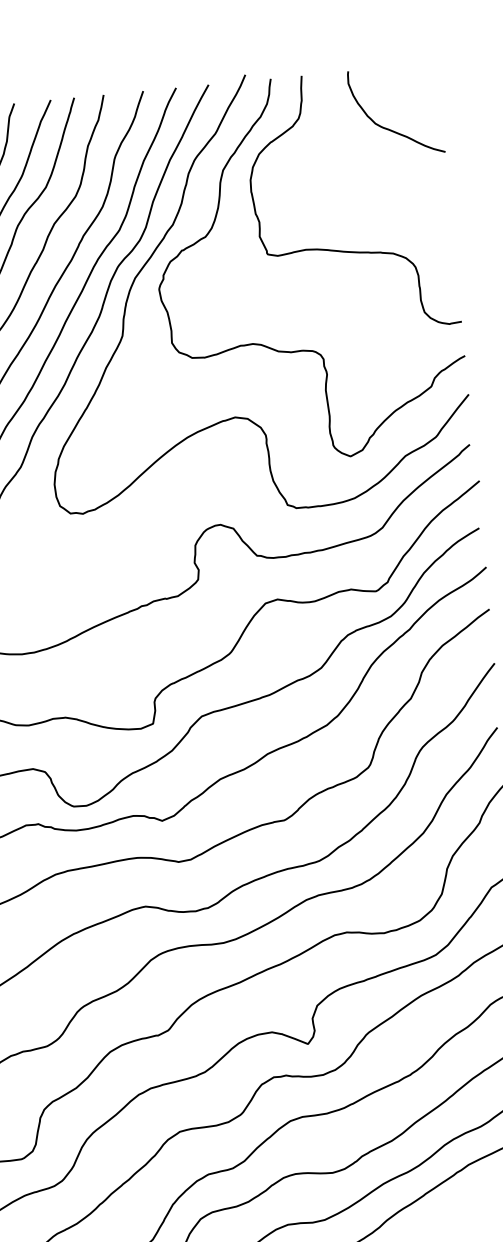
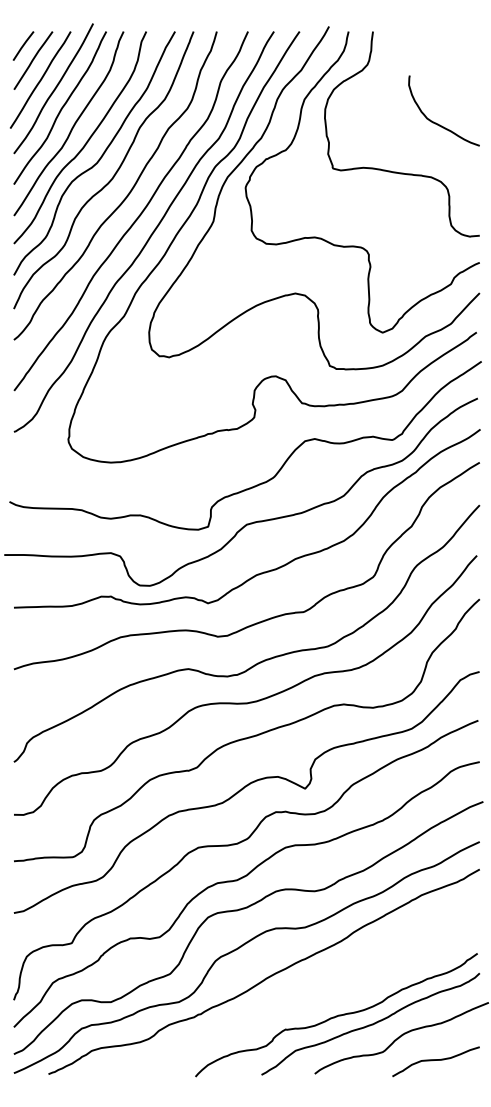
curve: (387, 127) -> (436, 122), moved

